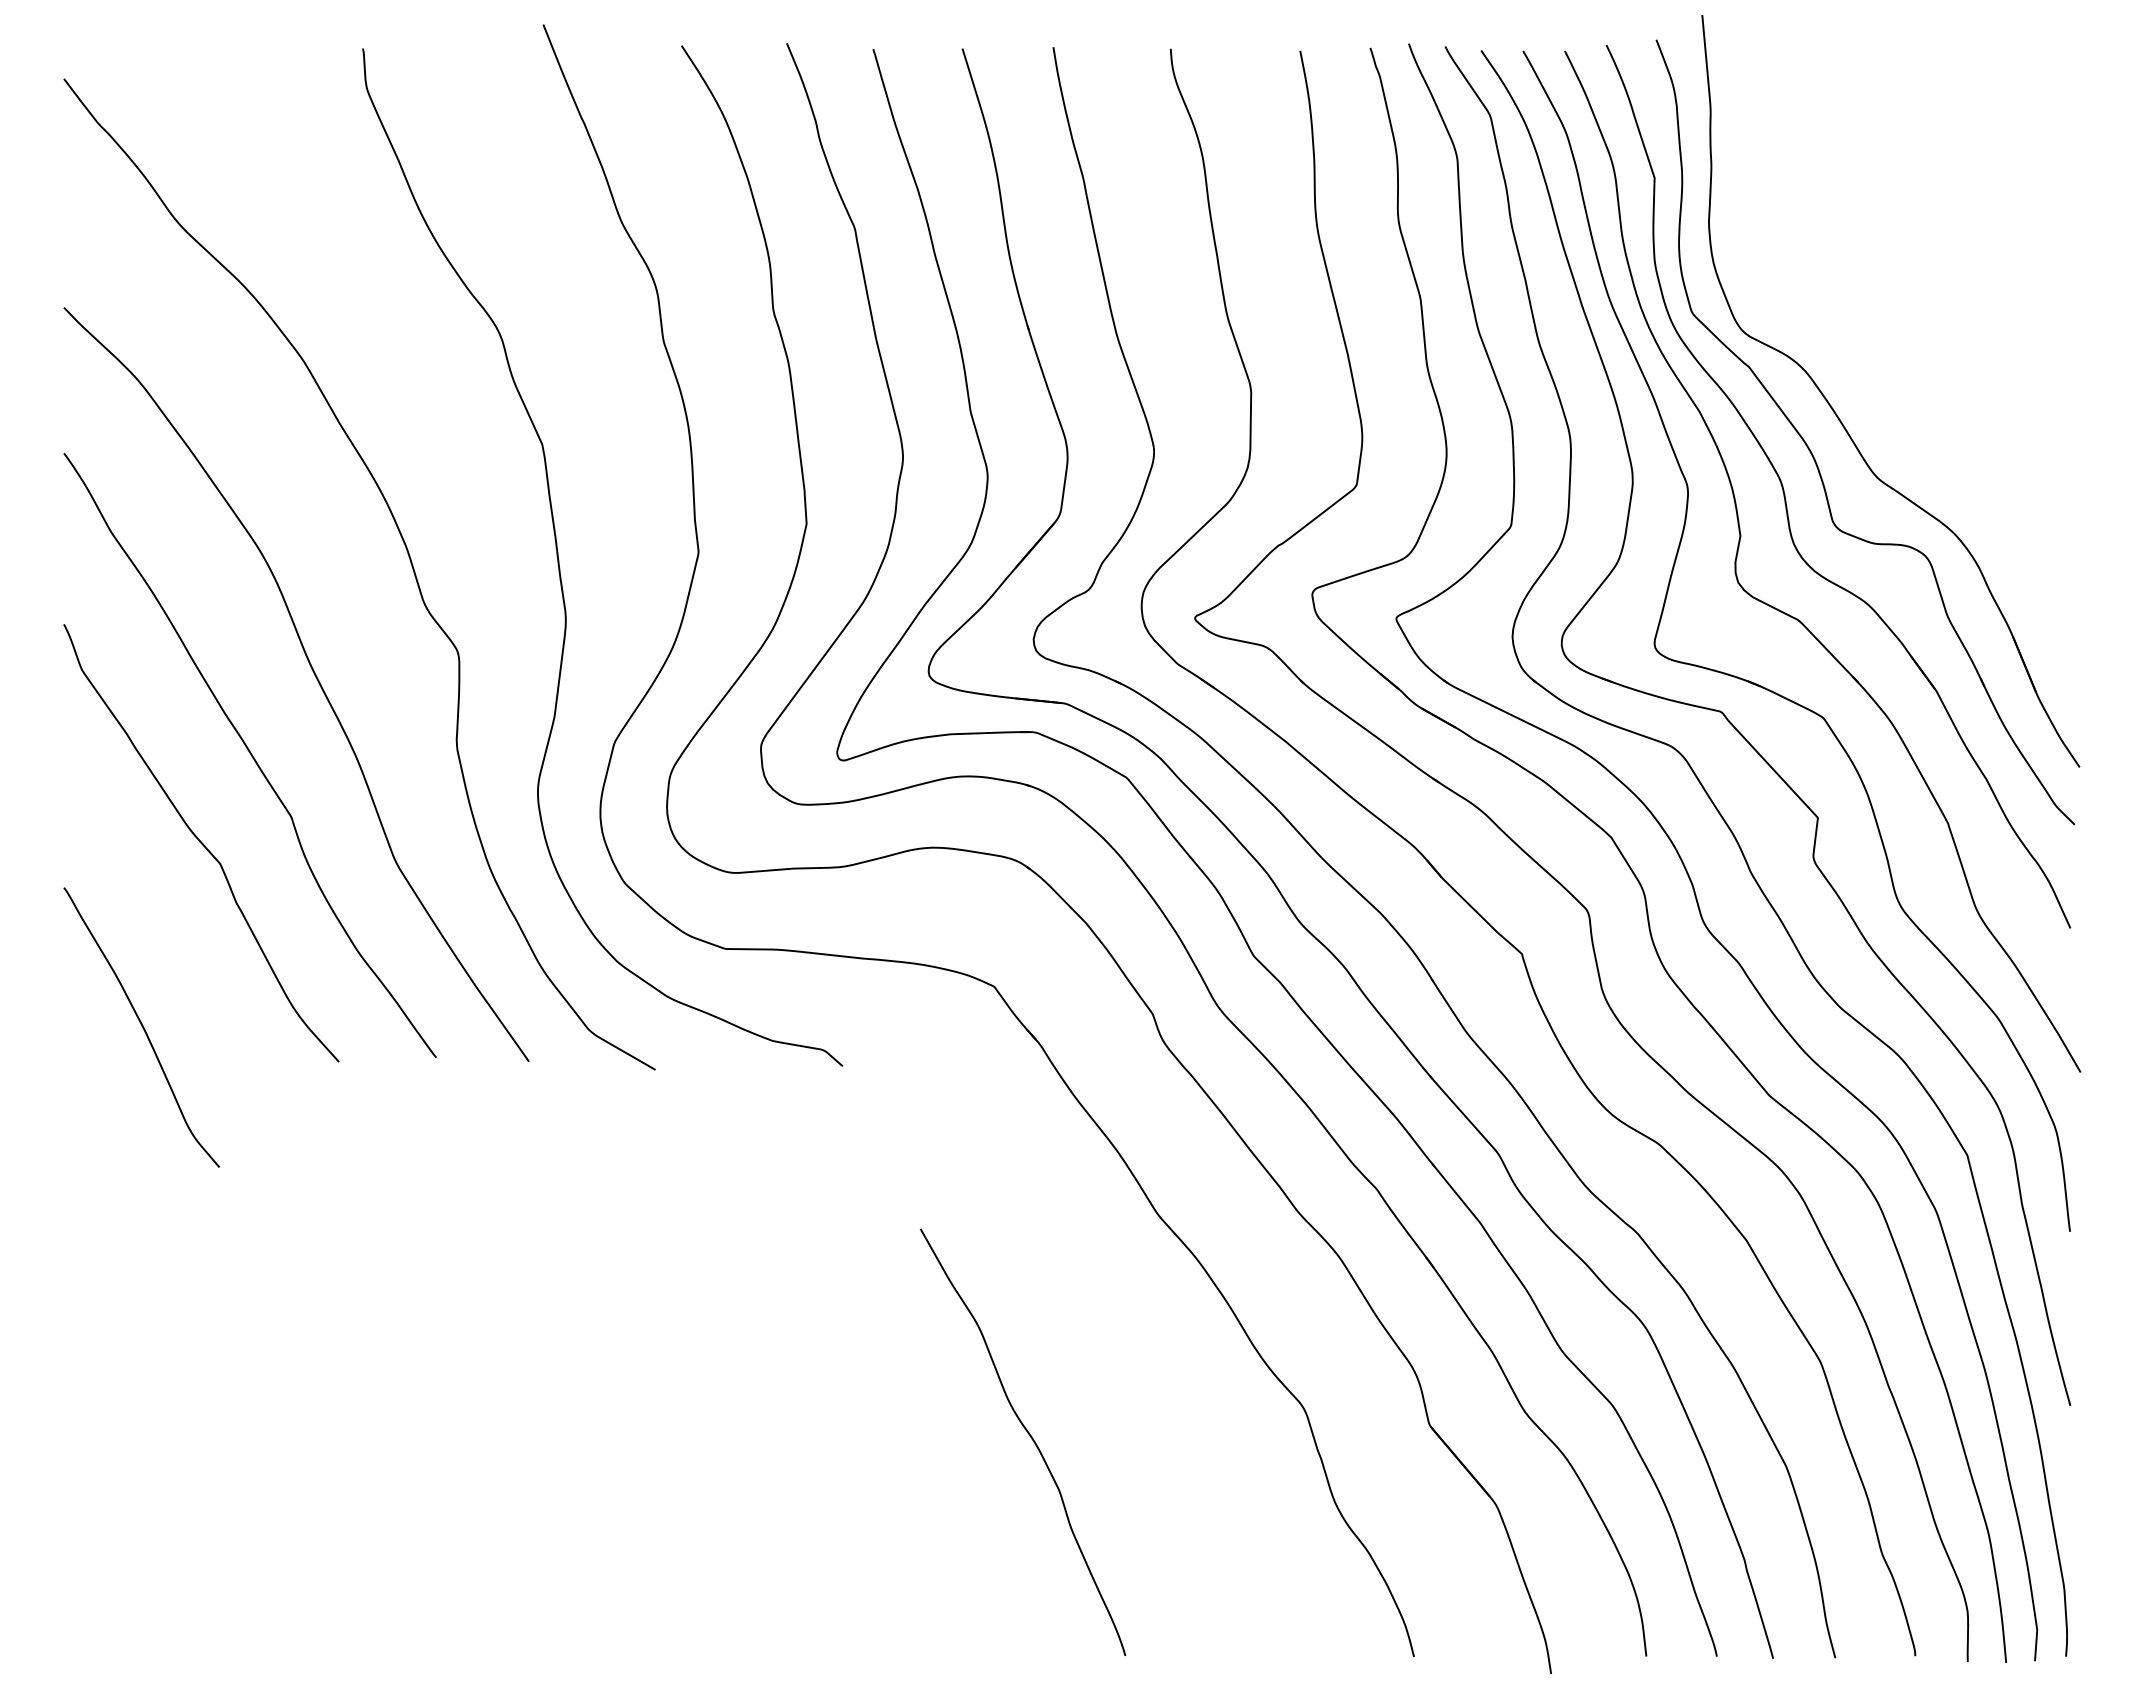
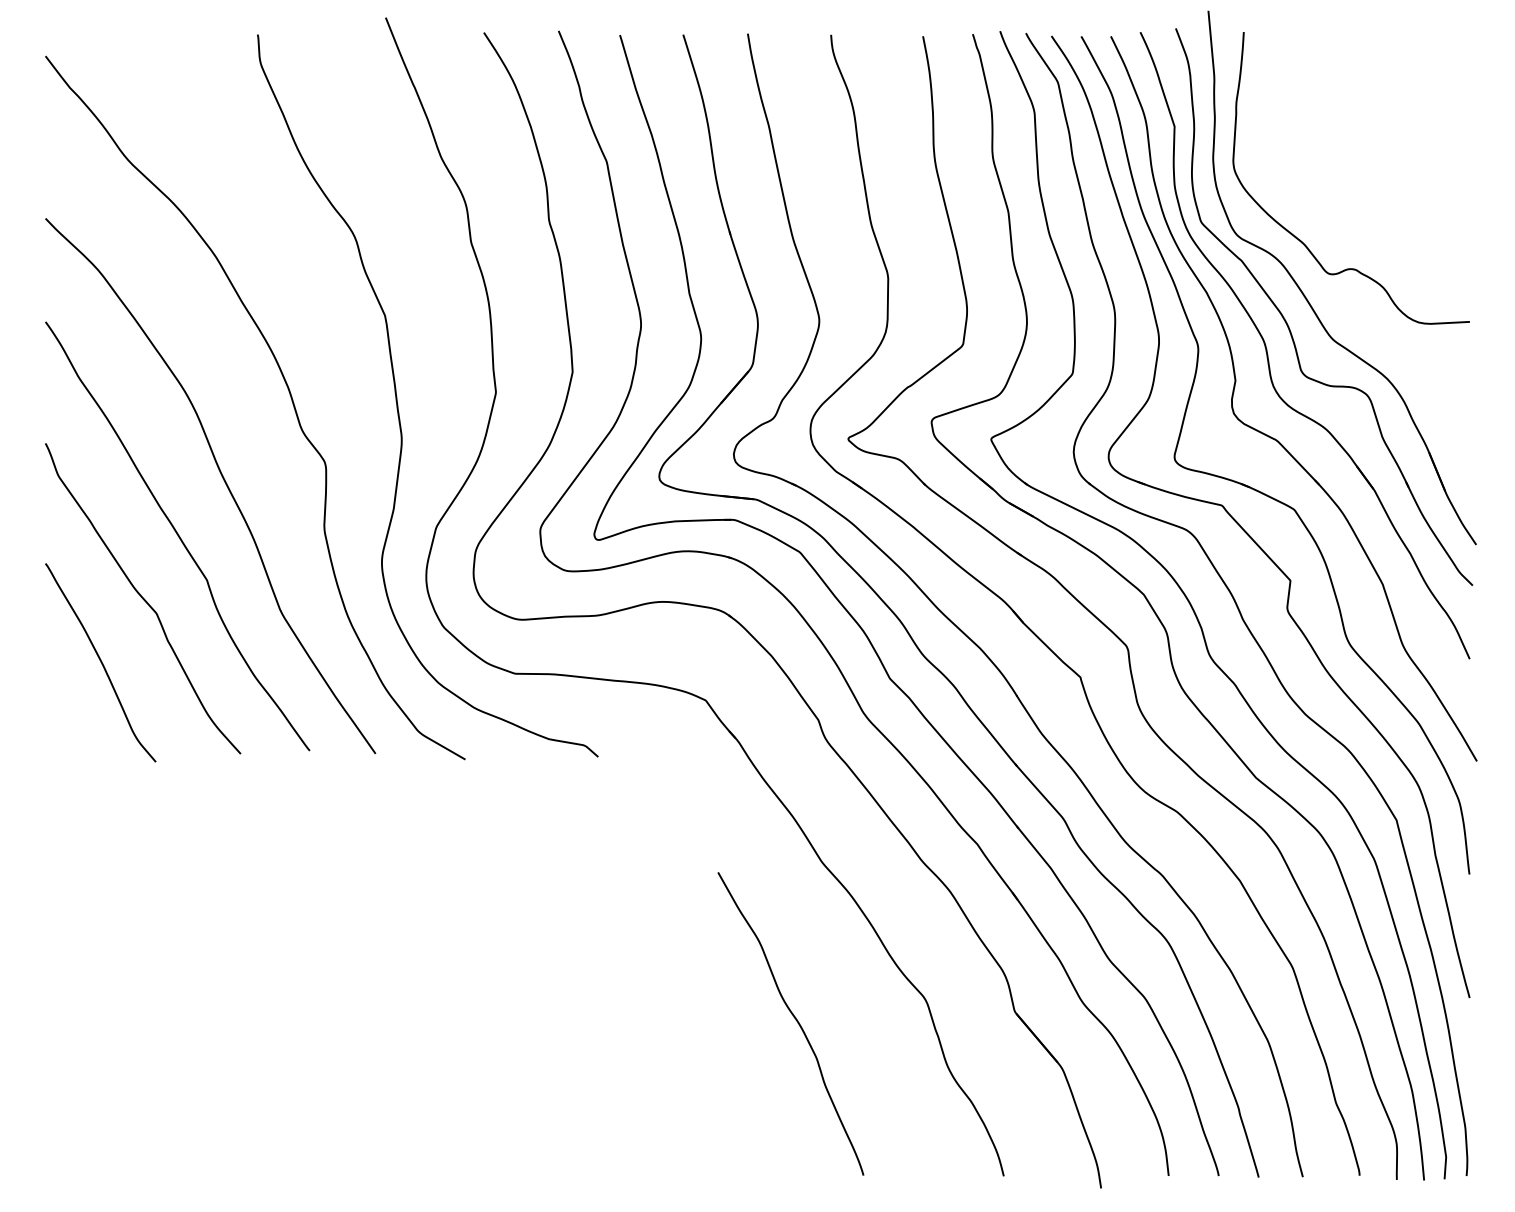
curve: (1831, 337) -> (1300, 239), added
curve: (141, 1026) -> (100, 662), moved
curve: (1029, 1436) -> (795, 1019), moved

